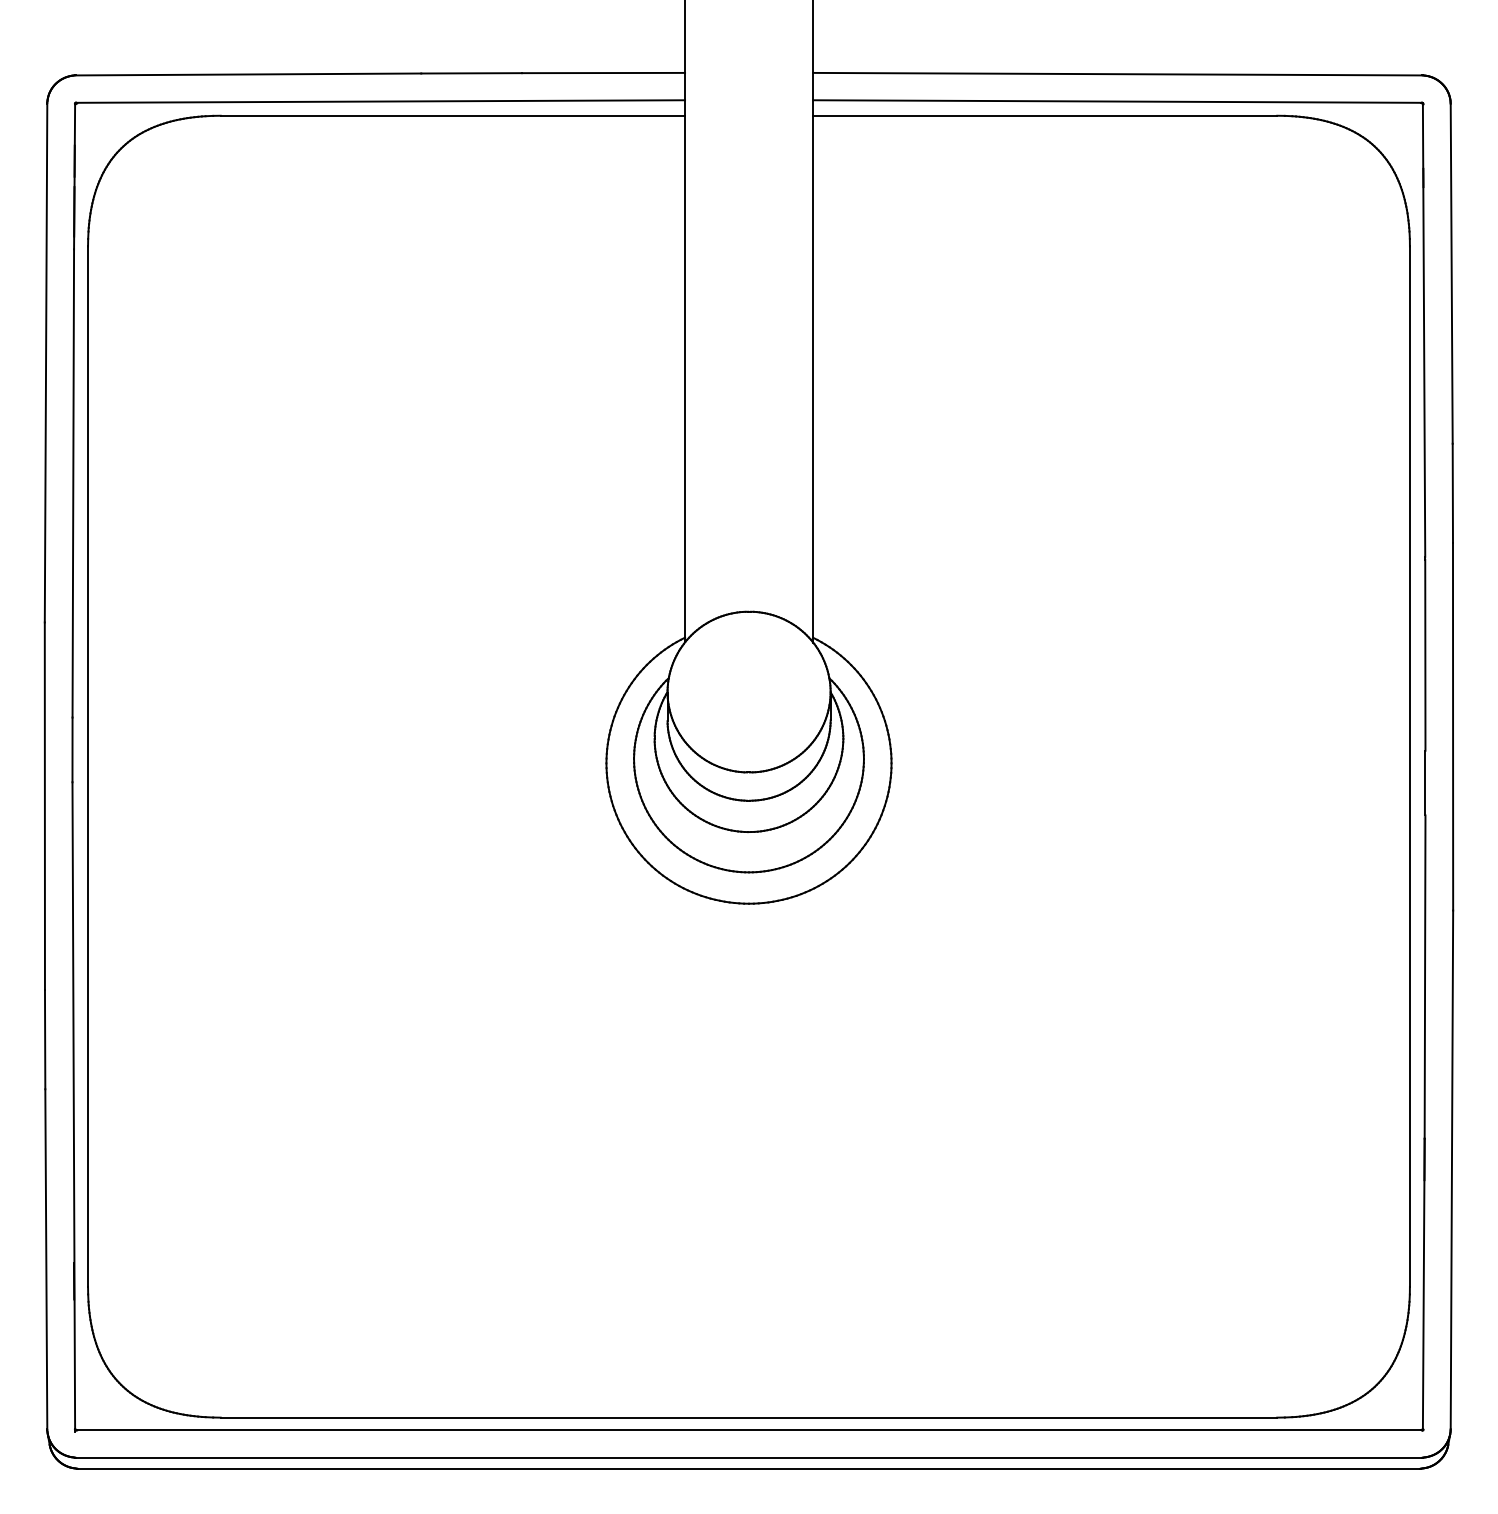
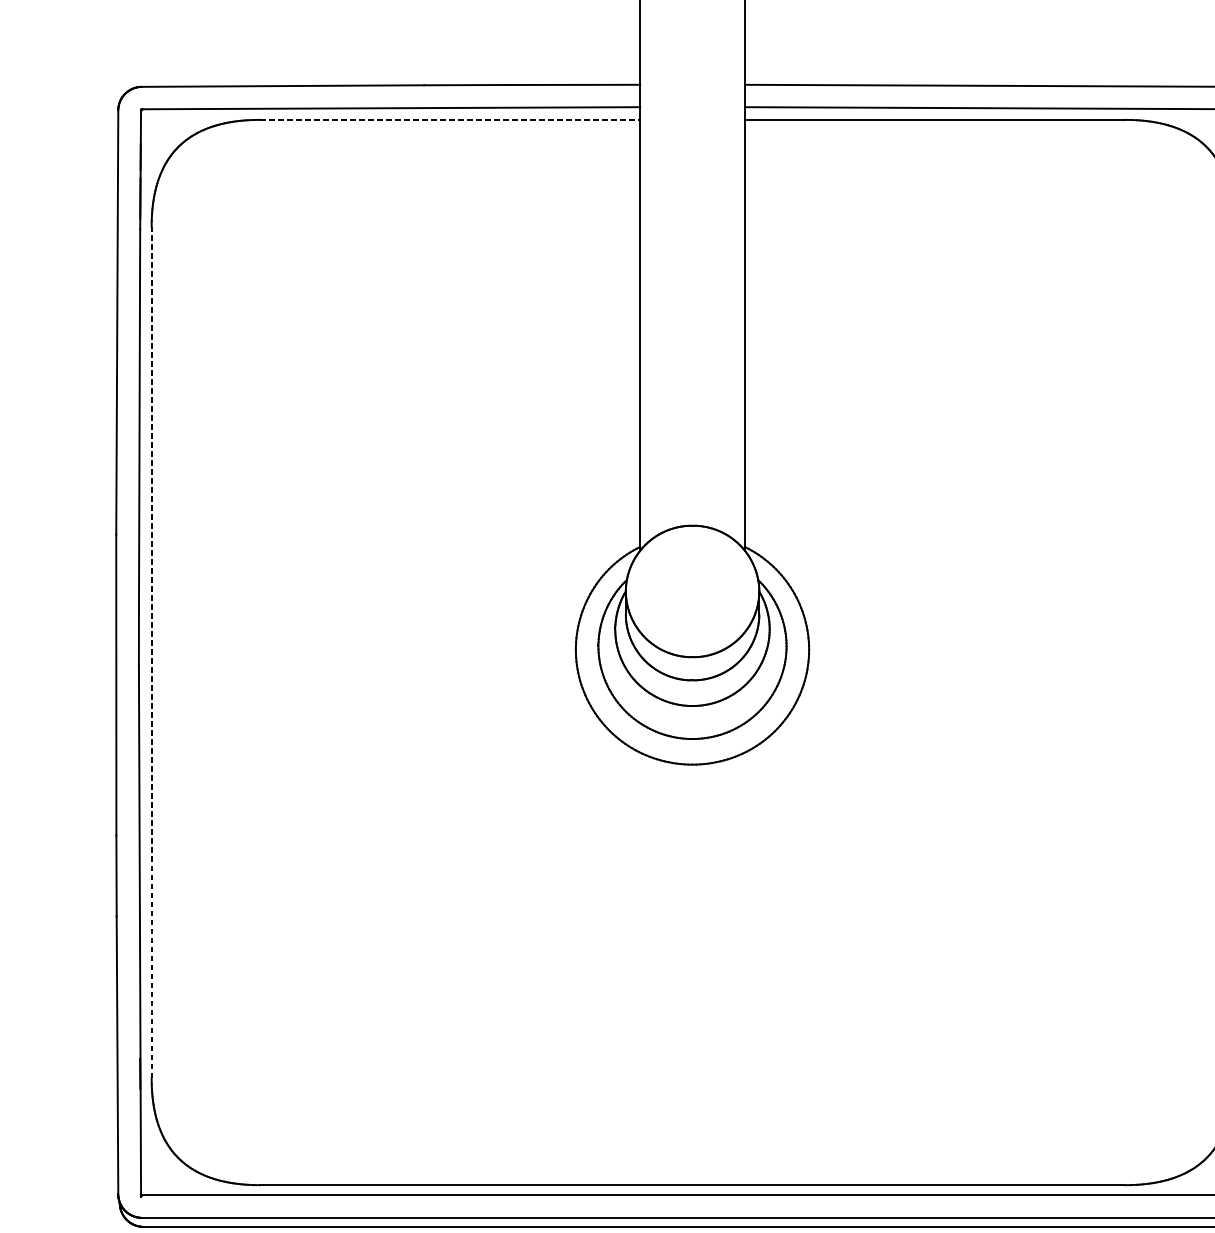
line: (453, 115) -> (450, 119), solid -> dashed
line: (88, 766) -> (152, 652), solid -> dashed

